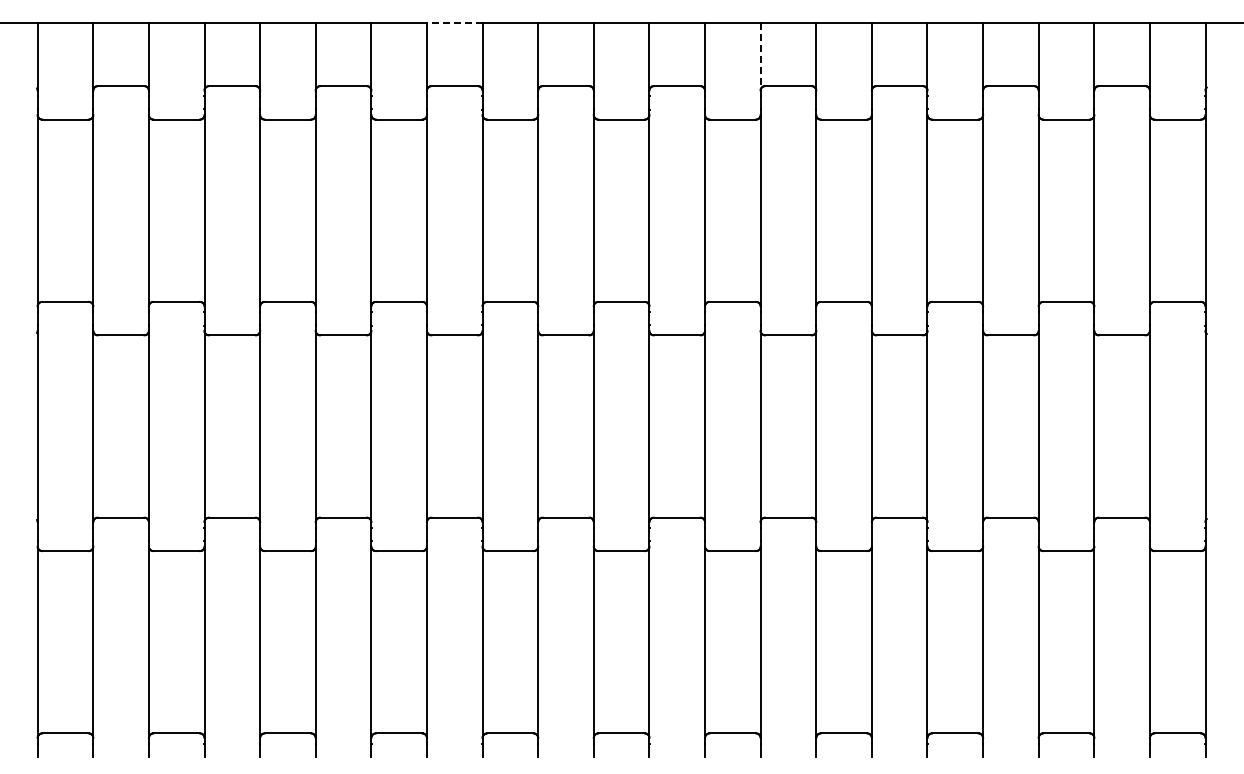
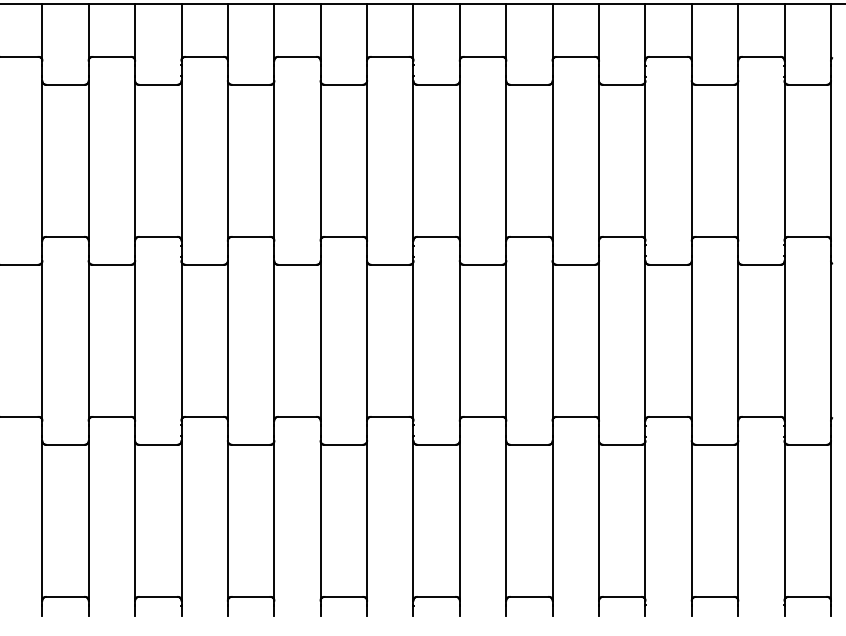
line: (454, 23) -> (204, 4), dashed -> solid
line: (760, 56) -> (459, 32), dashed -> solid

